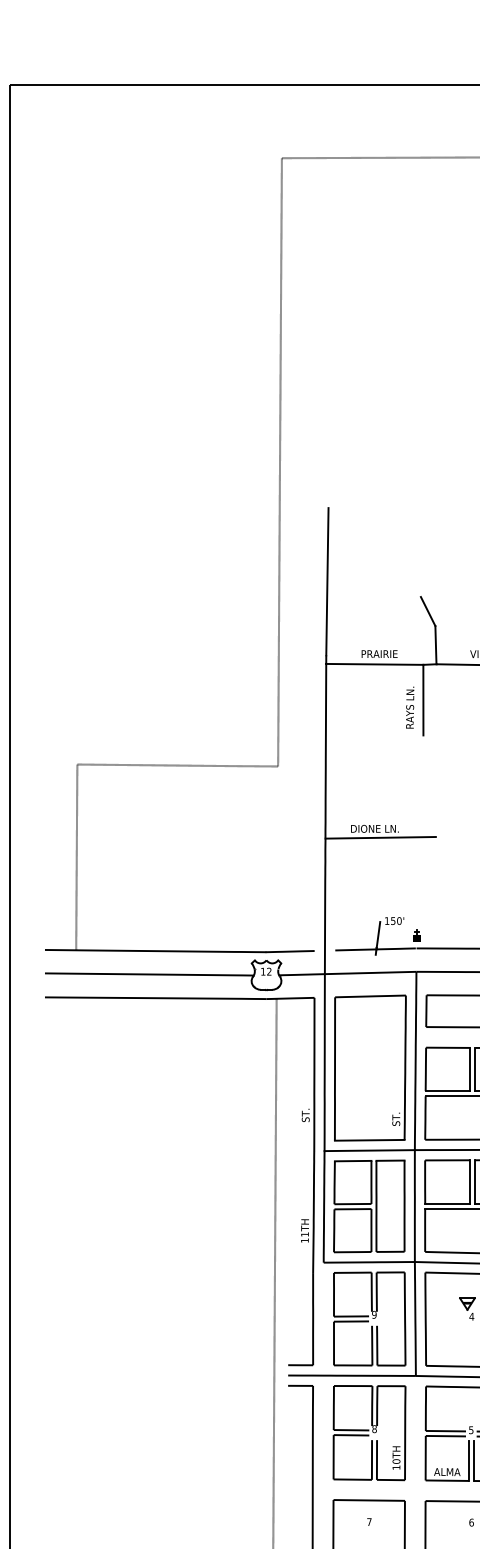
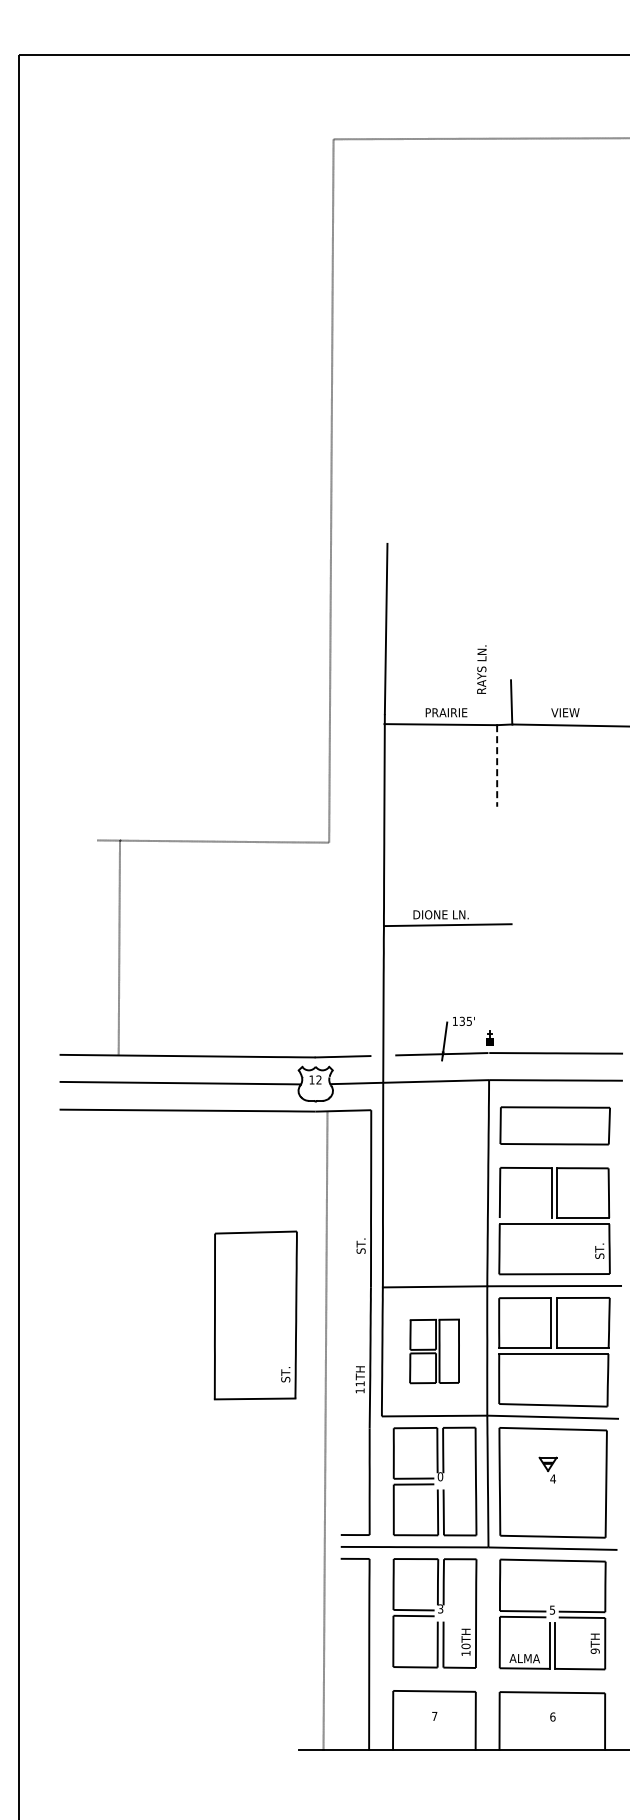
line: (428, 611) -> (502, 663), removed
line: (423, 699) -> (497, 765), solid -> dashed
text: (409, 707) -> (481, 669), moved
line: (76, 857) -> (119, 947), moved
text: (396, 920) -> (466, 1020), 150' -> 135'
part: (370, 1068) -> (255, 1315), moved
line: (447, 1091) -> (525, 1218), removed
part: (369, 1206) -> (434, 1351), size x0.6
text: (374, 1314) -> (440, 1476), 9 -> 0
text: (374, 1428) -> (440, 1608), 8 -> 3

